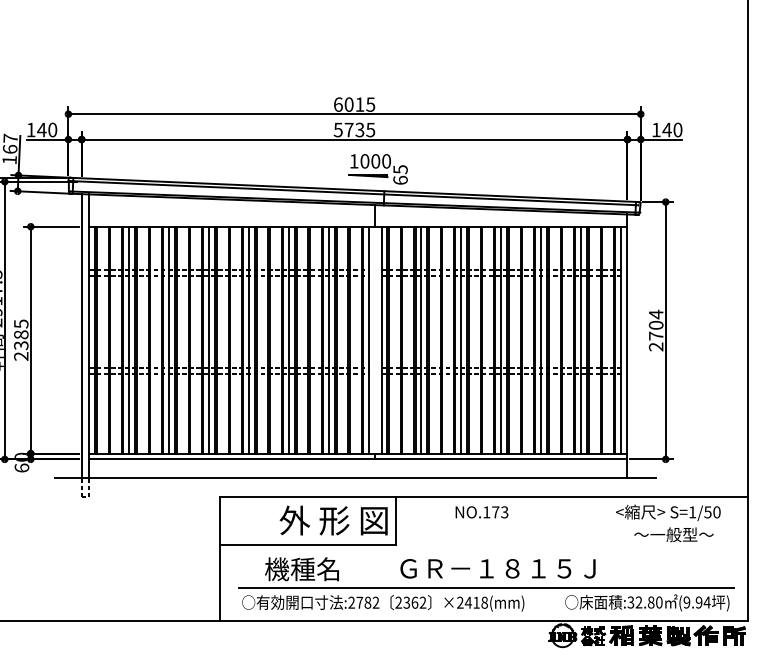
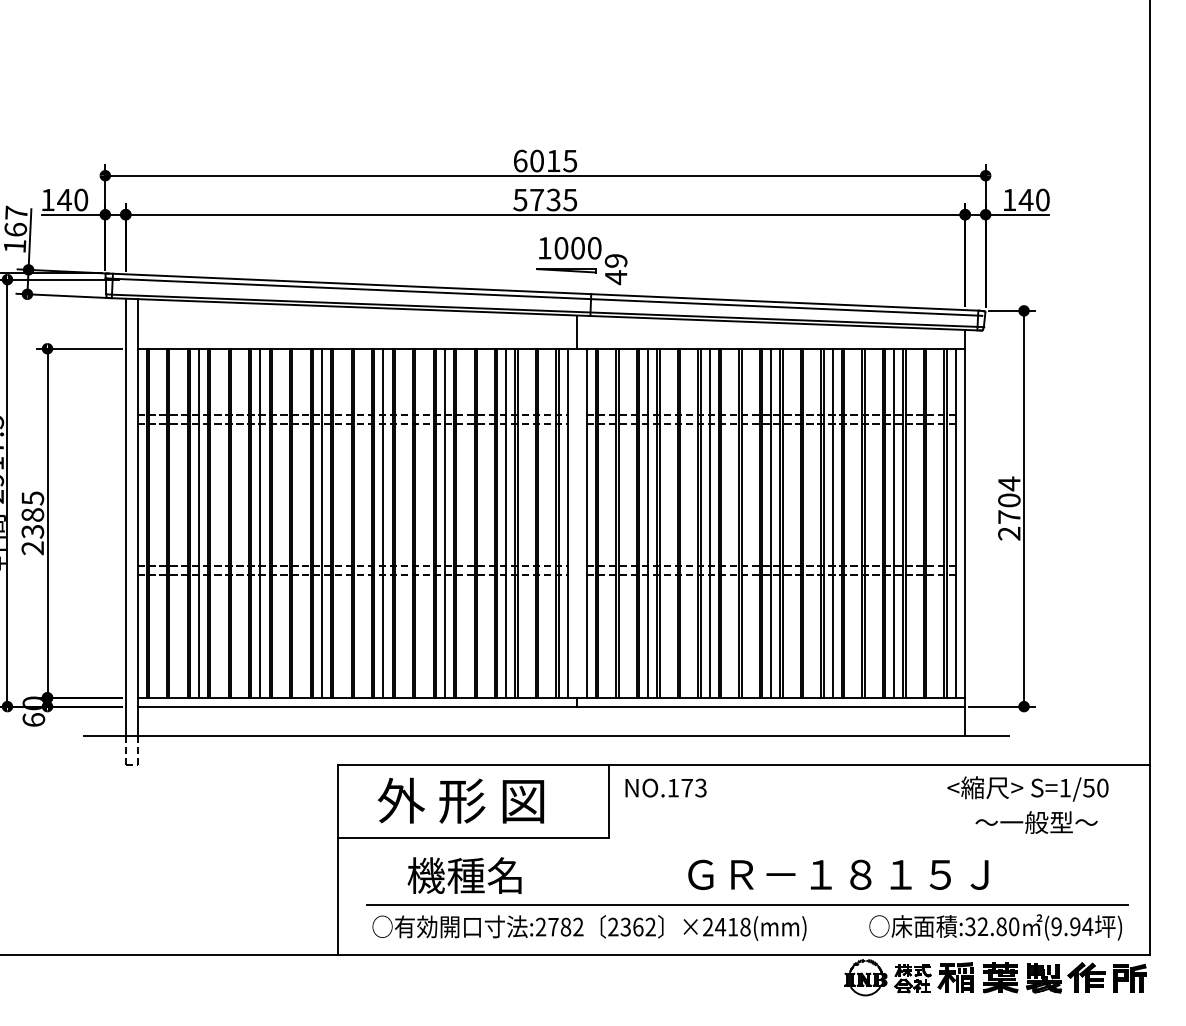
text: (400, 175) -> (616, 269), 65 -> 49
text: (481, 512) -> (665, 788), moved
text: (333, 520) -> (460, 800), moved
text: (497, 568) -> (837, 874), moved

